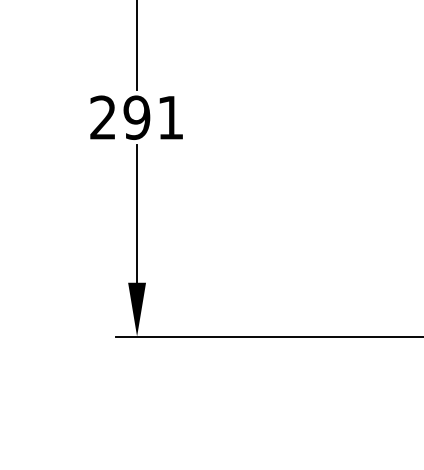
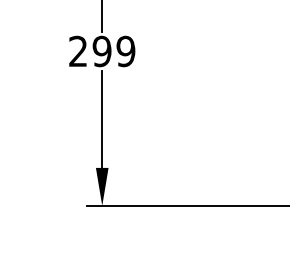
text: (170, 117) -> (125, 51), 291 -> 299

